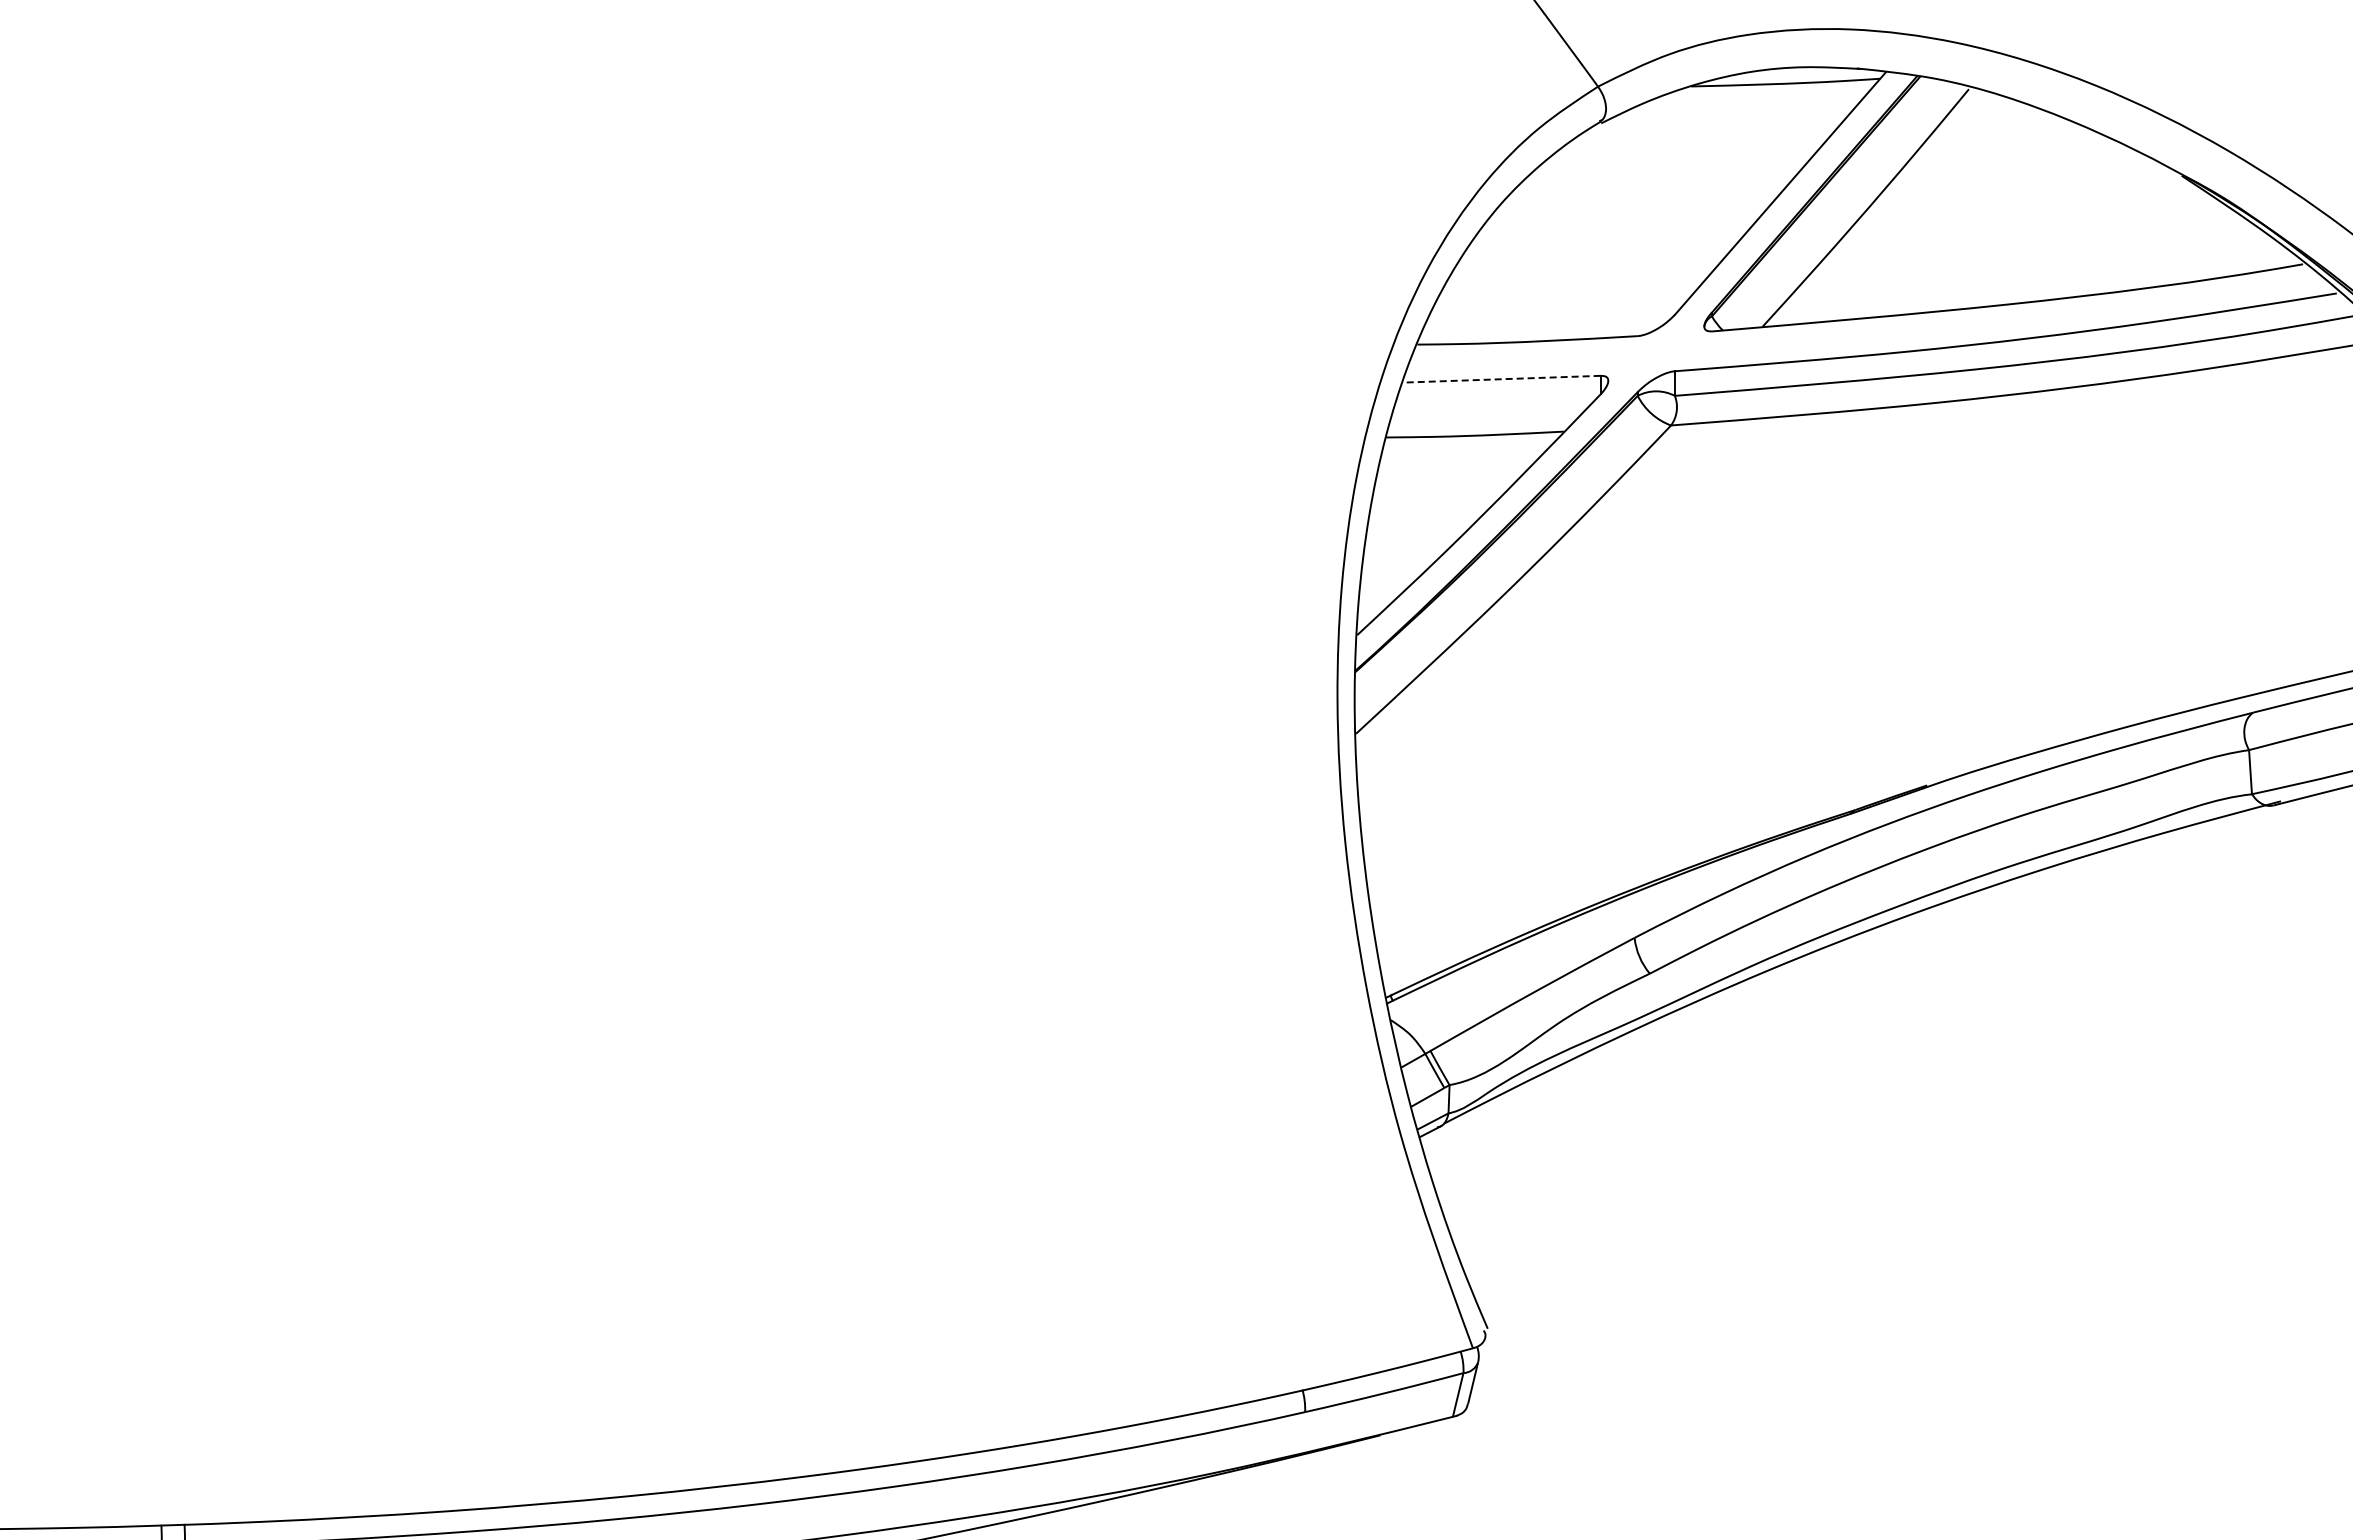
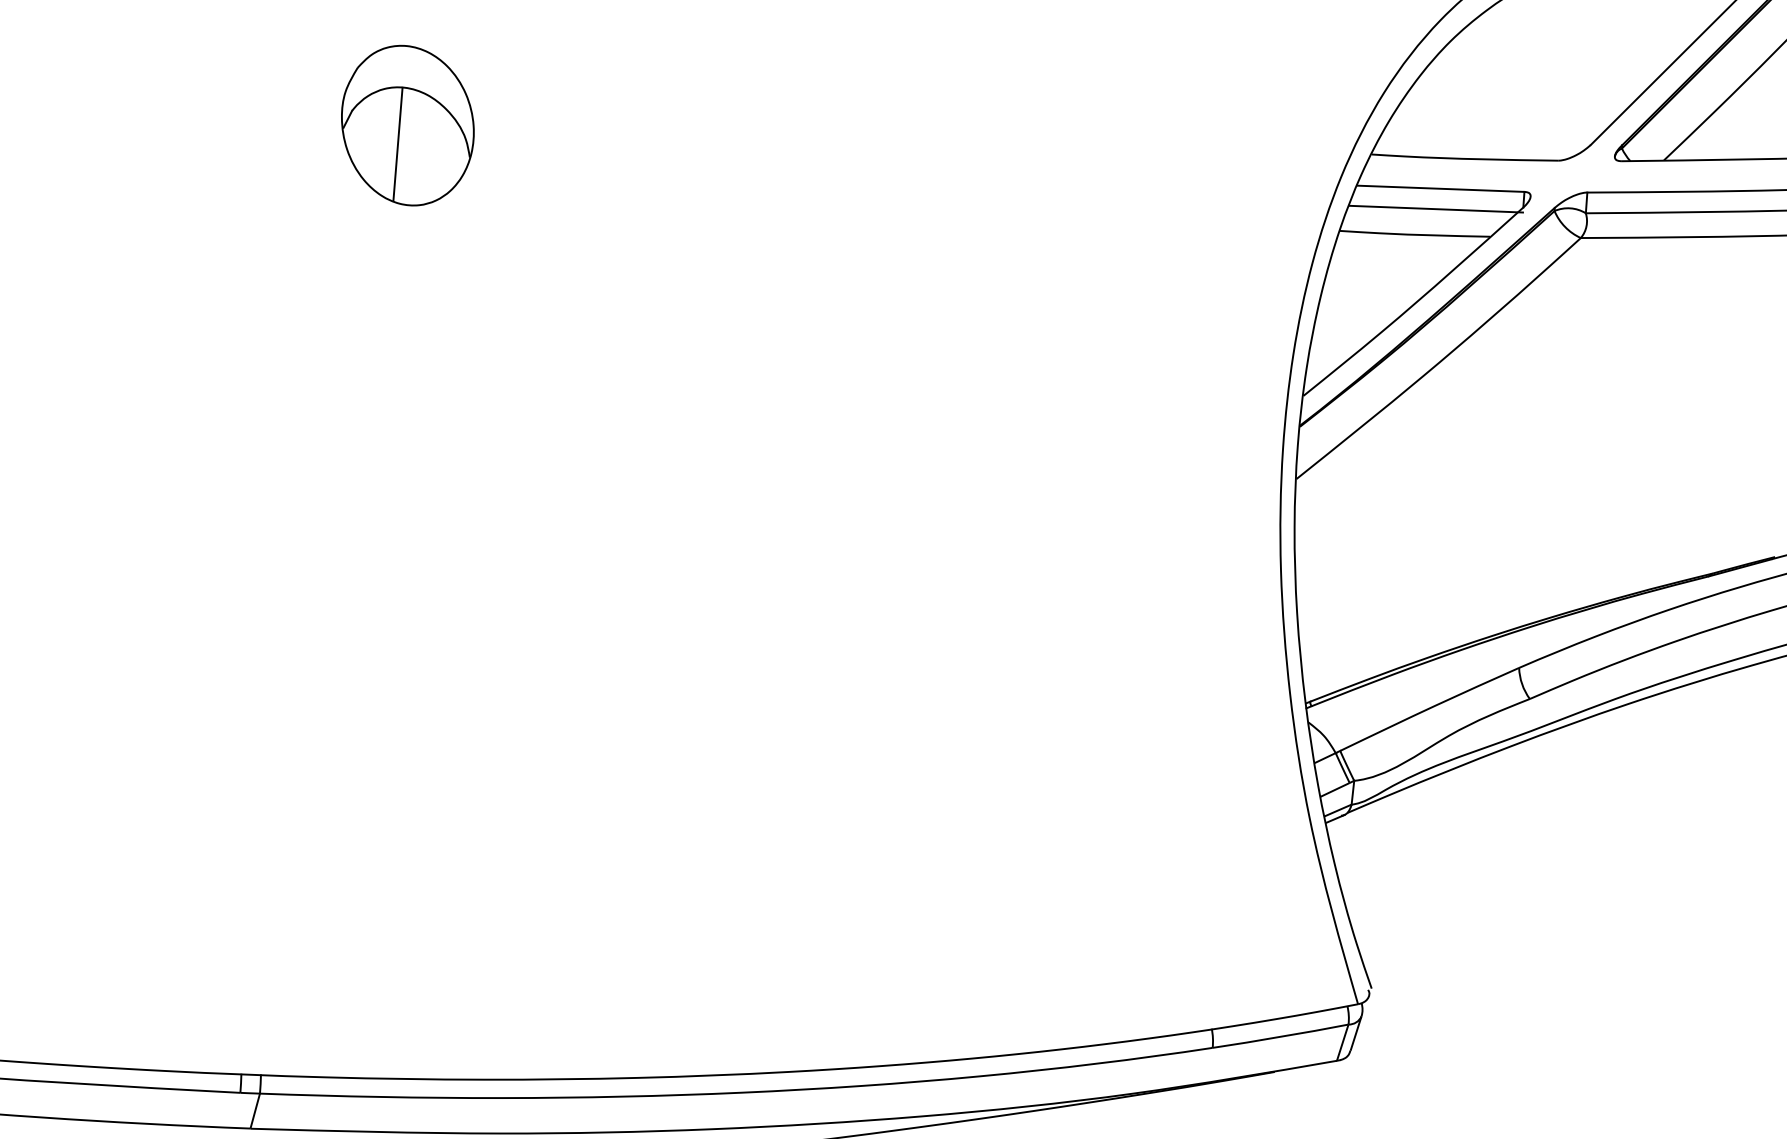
line: (1501, 379) -> (1440, 189), dashed -> solid
part: (277, 391) -> (407, 125), added
line: (1497, 403) -> (1435, 209), added

